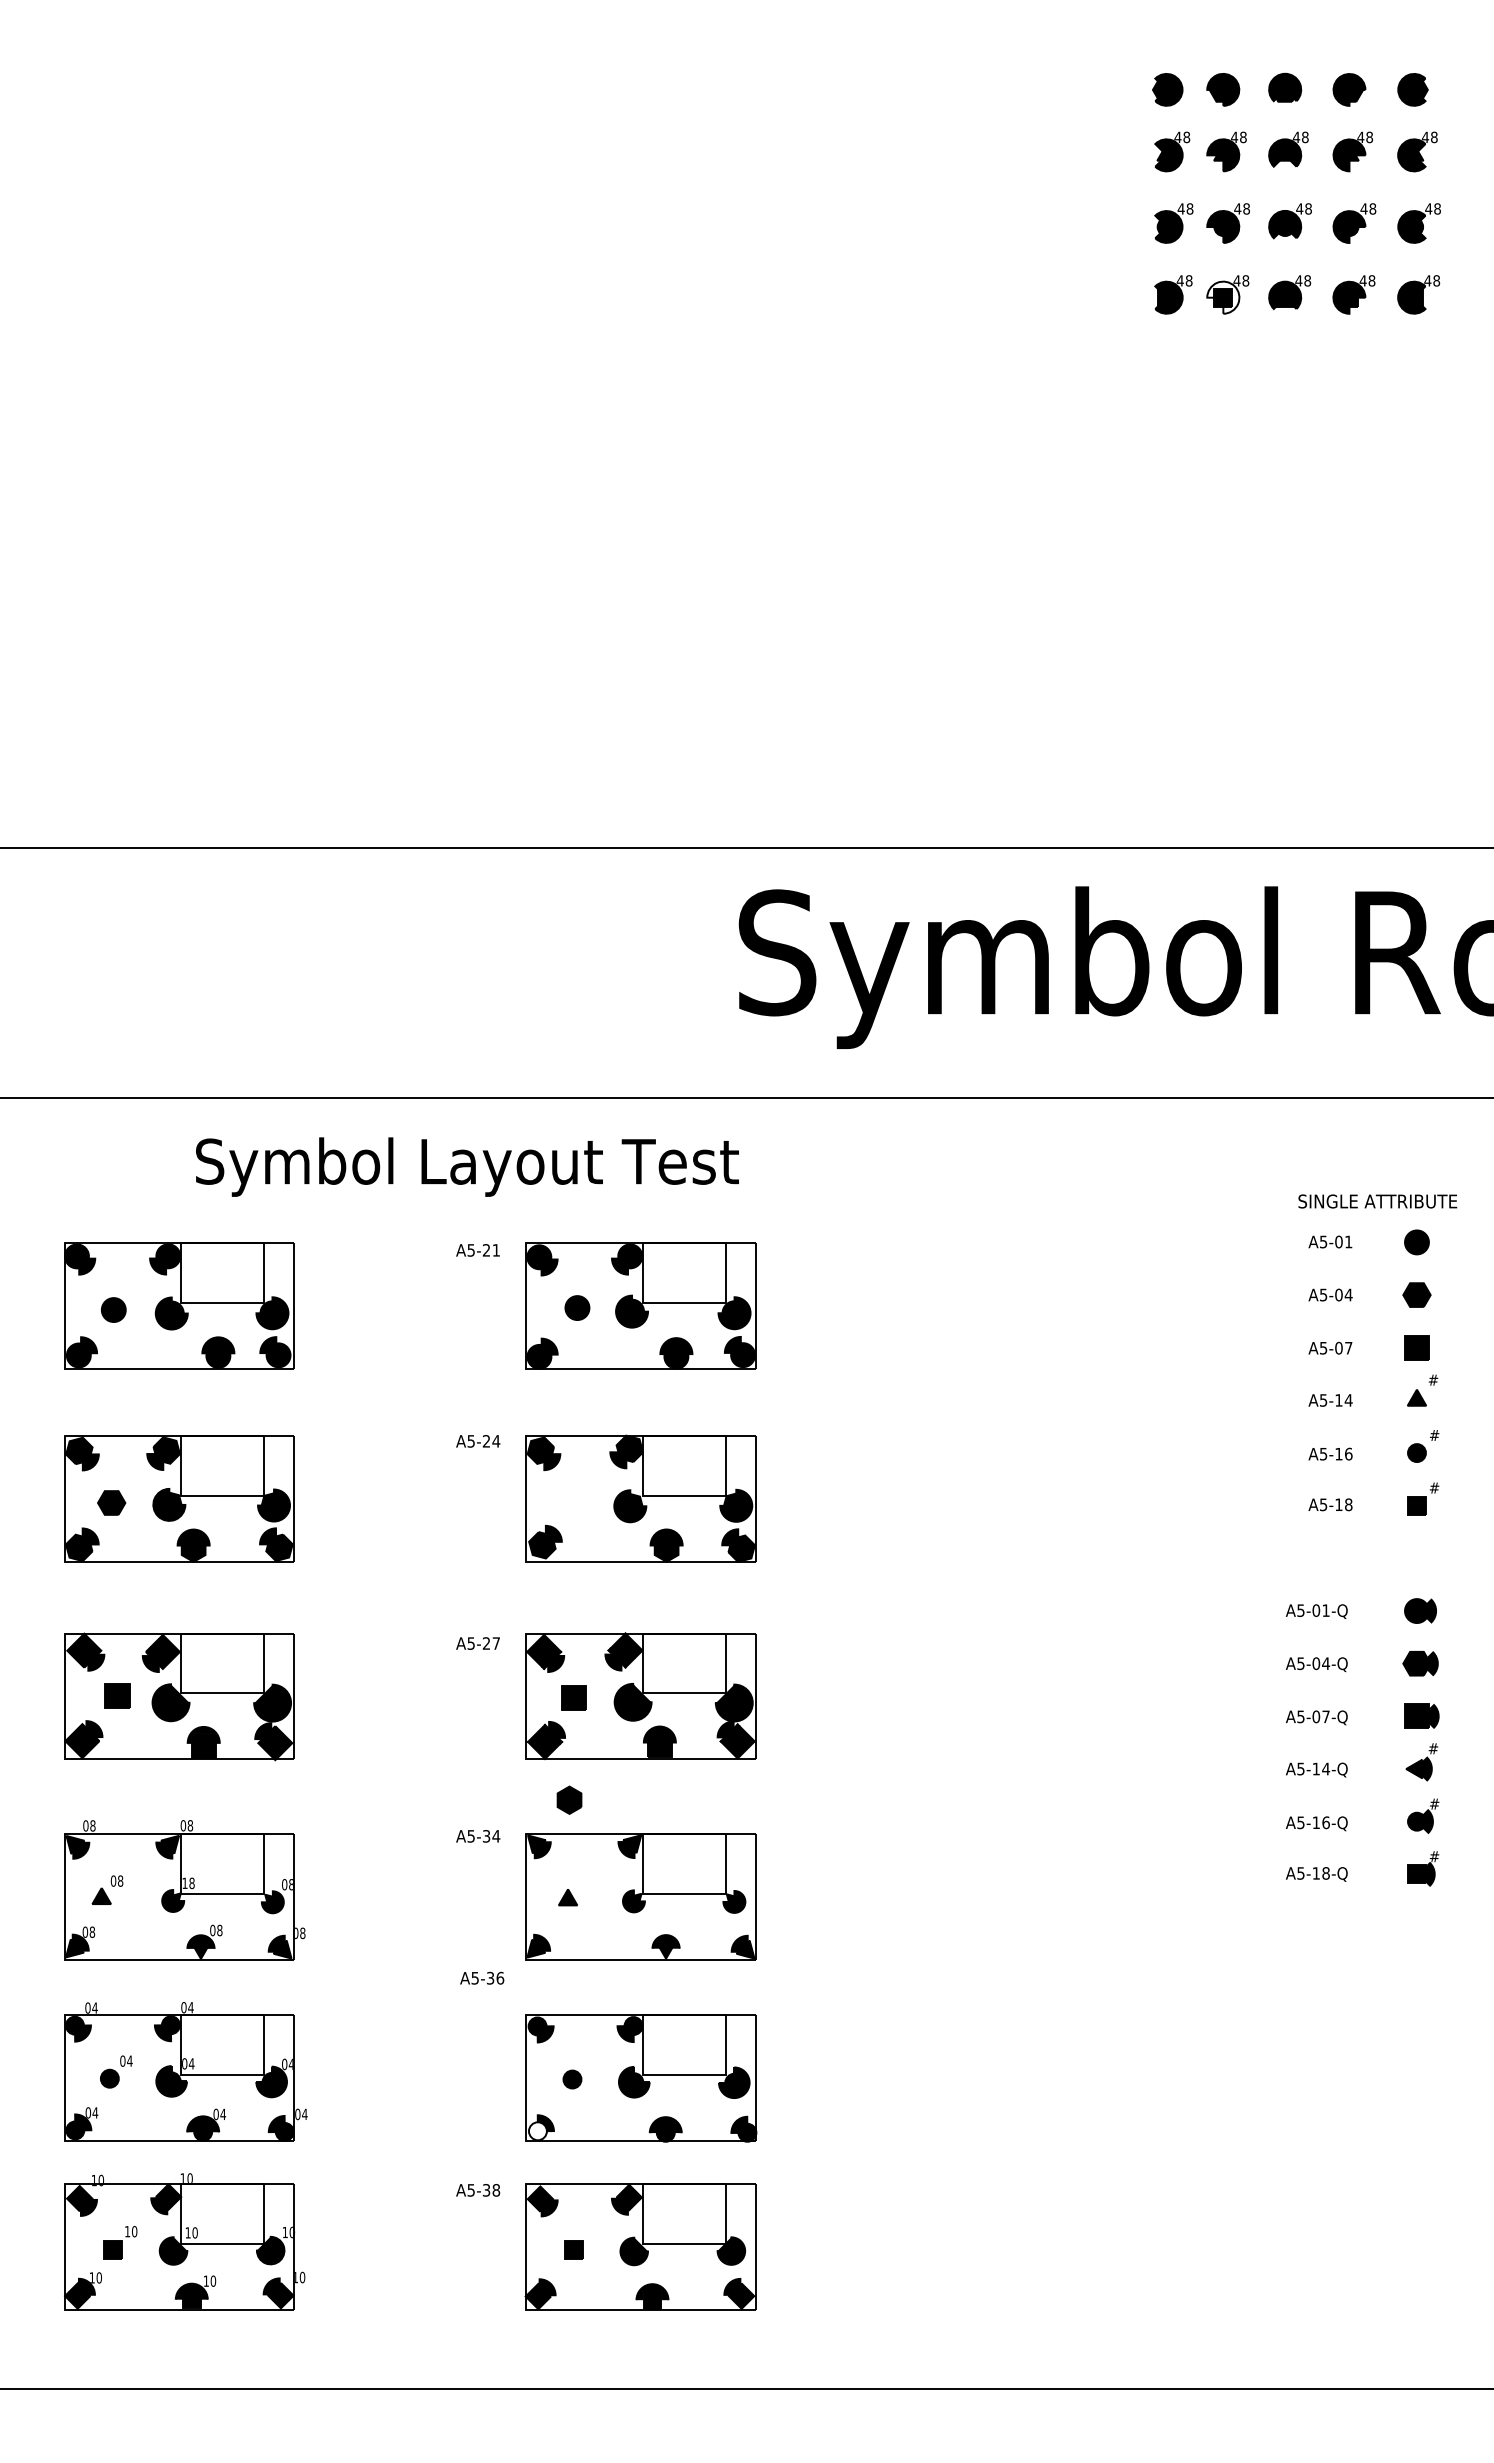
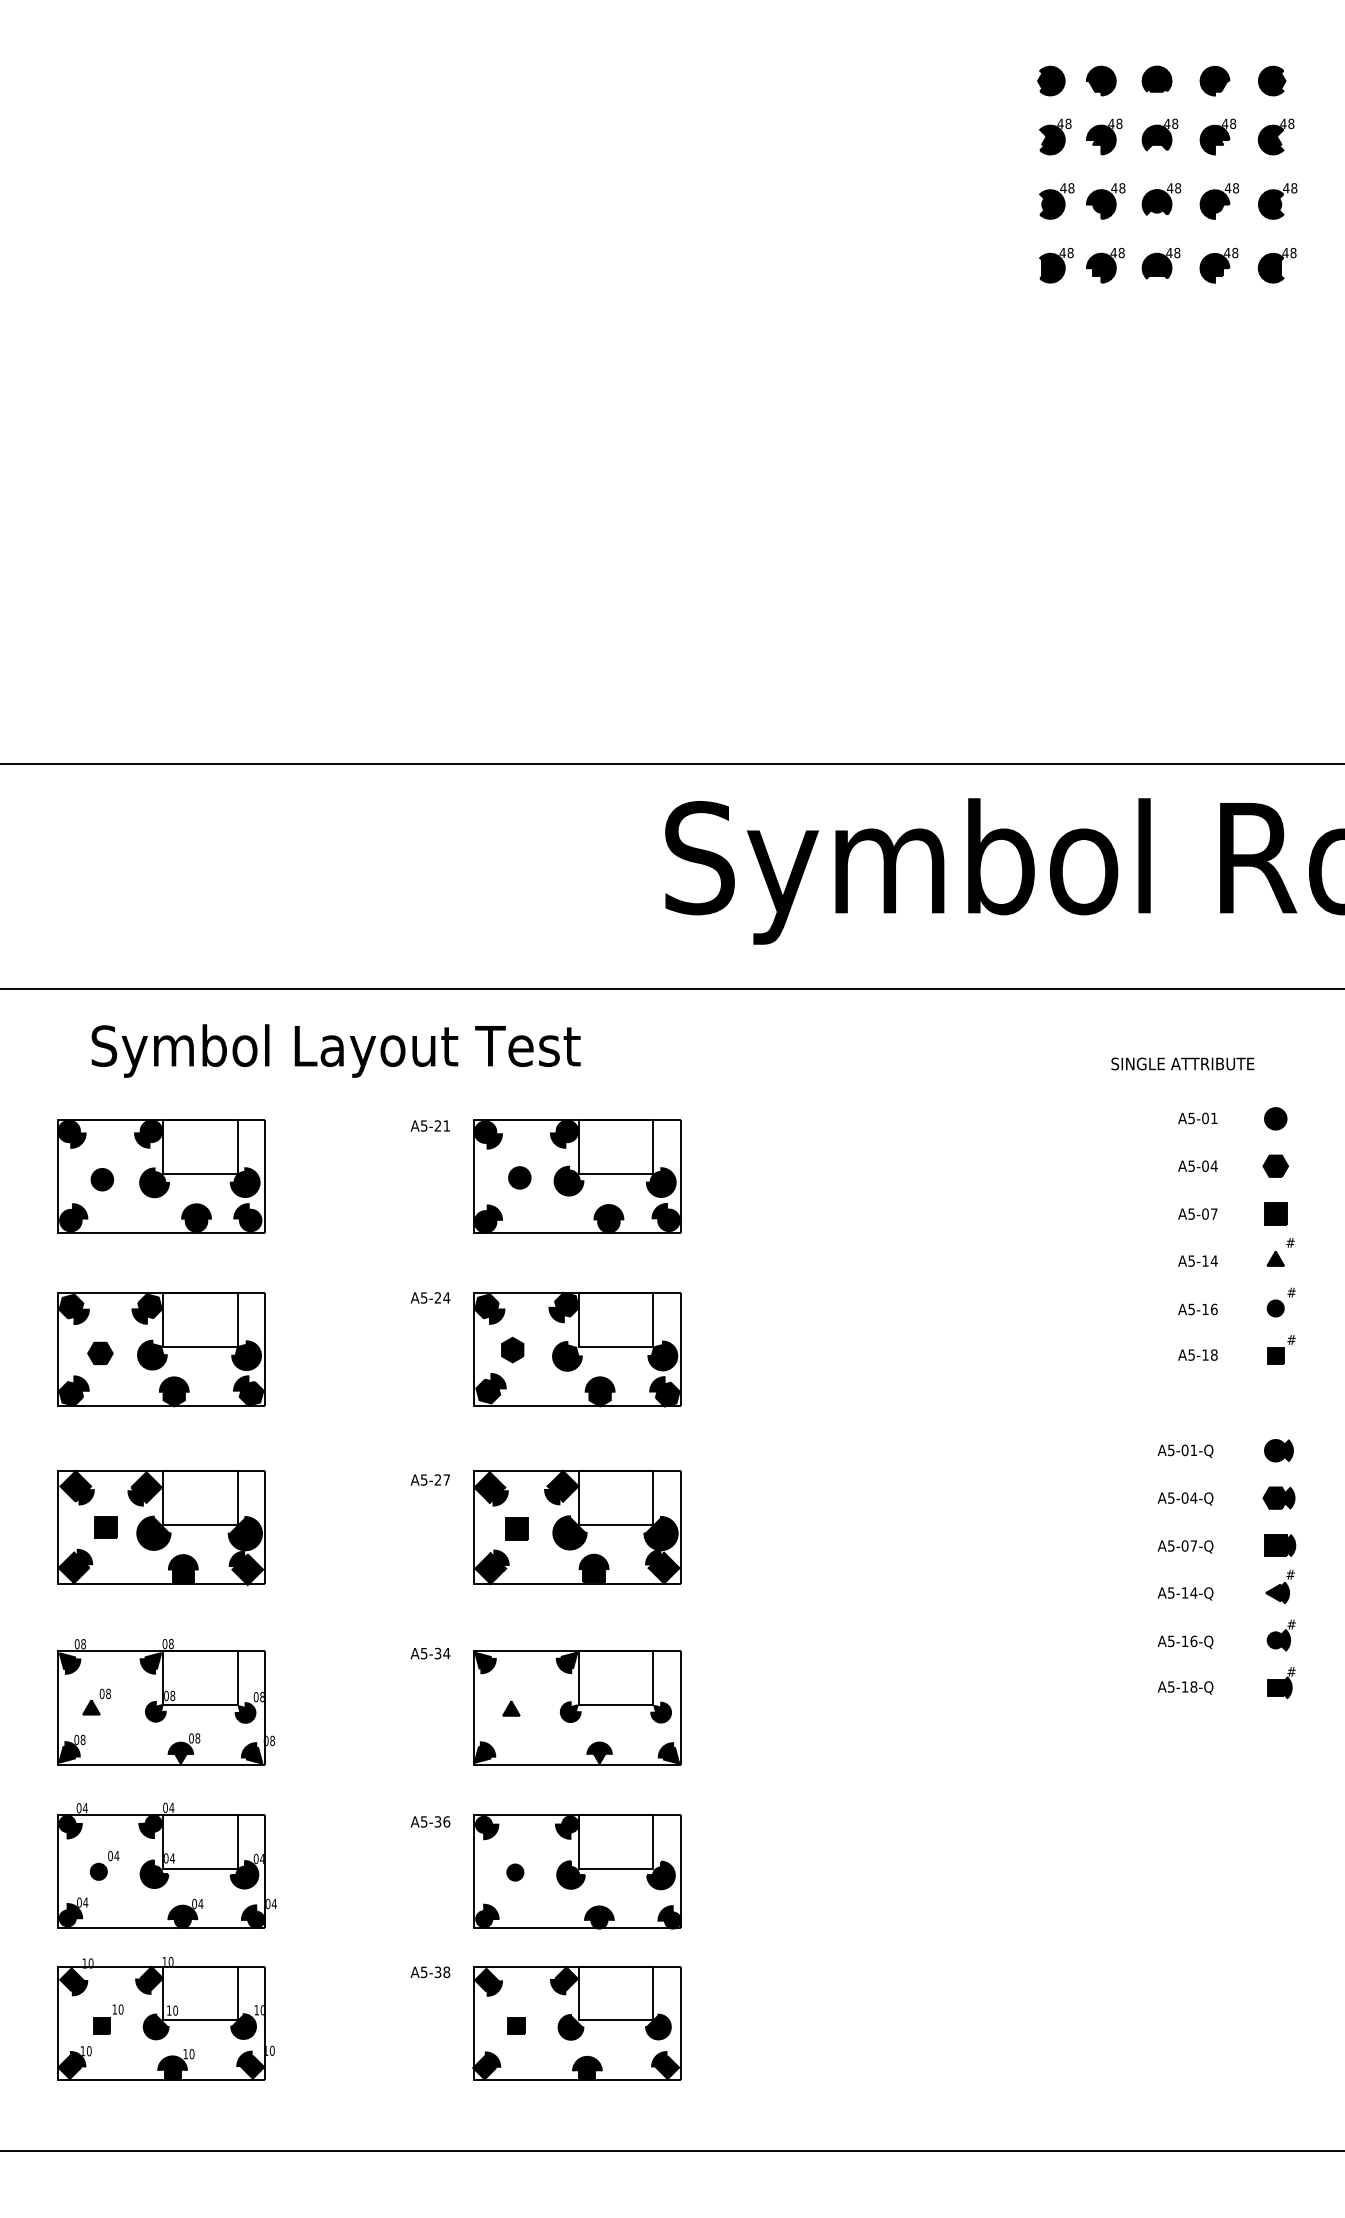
fill: (1223, 297) -> (1101, 268), added
text: (467, 1166) -> (336, 1050), moved
text: (1377, 1201) -> (1182, 1063), moved
part: (569, 1799) -> (512, 1349), moved
text: (184, 1883) -> (166, 1696), 18 -> 08
text: (482, 1977) -> (430, 1821), moved
fill: (537, 2131) -> (483, 1919), added

